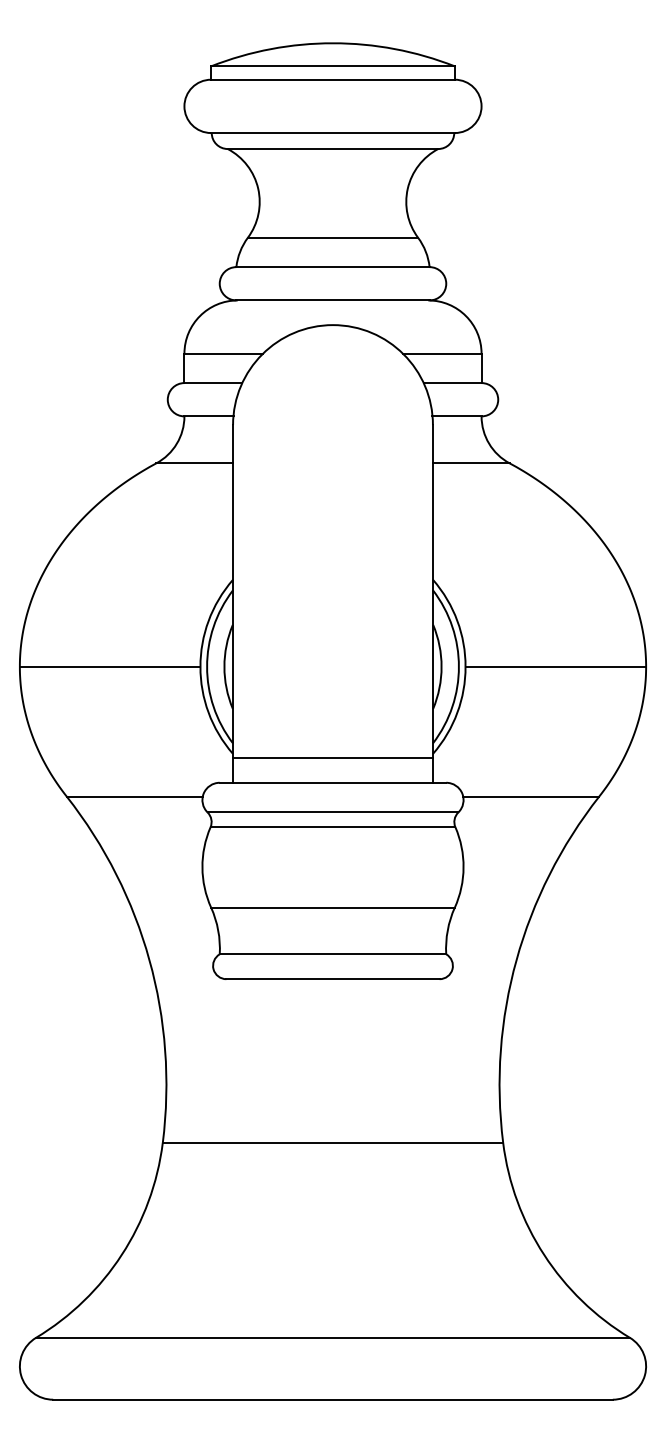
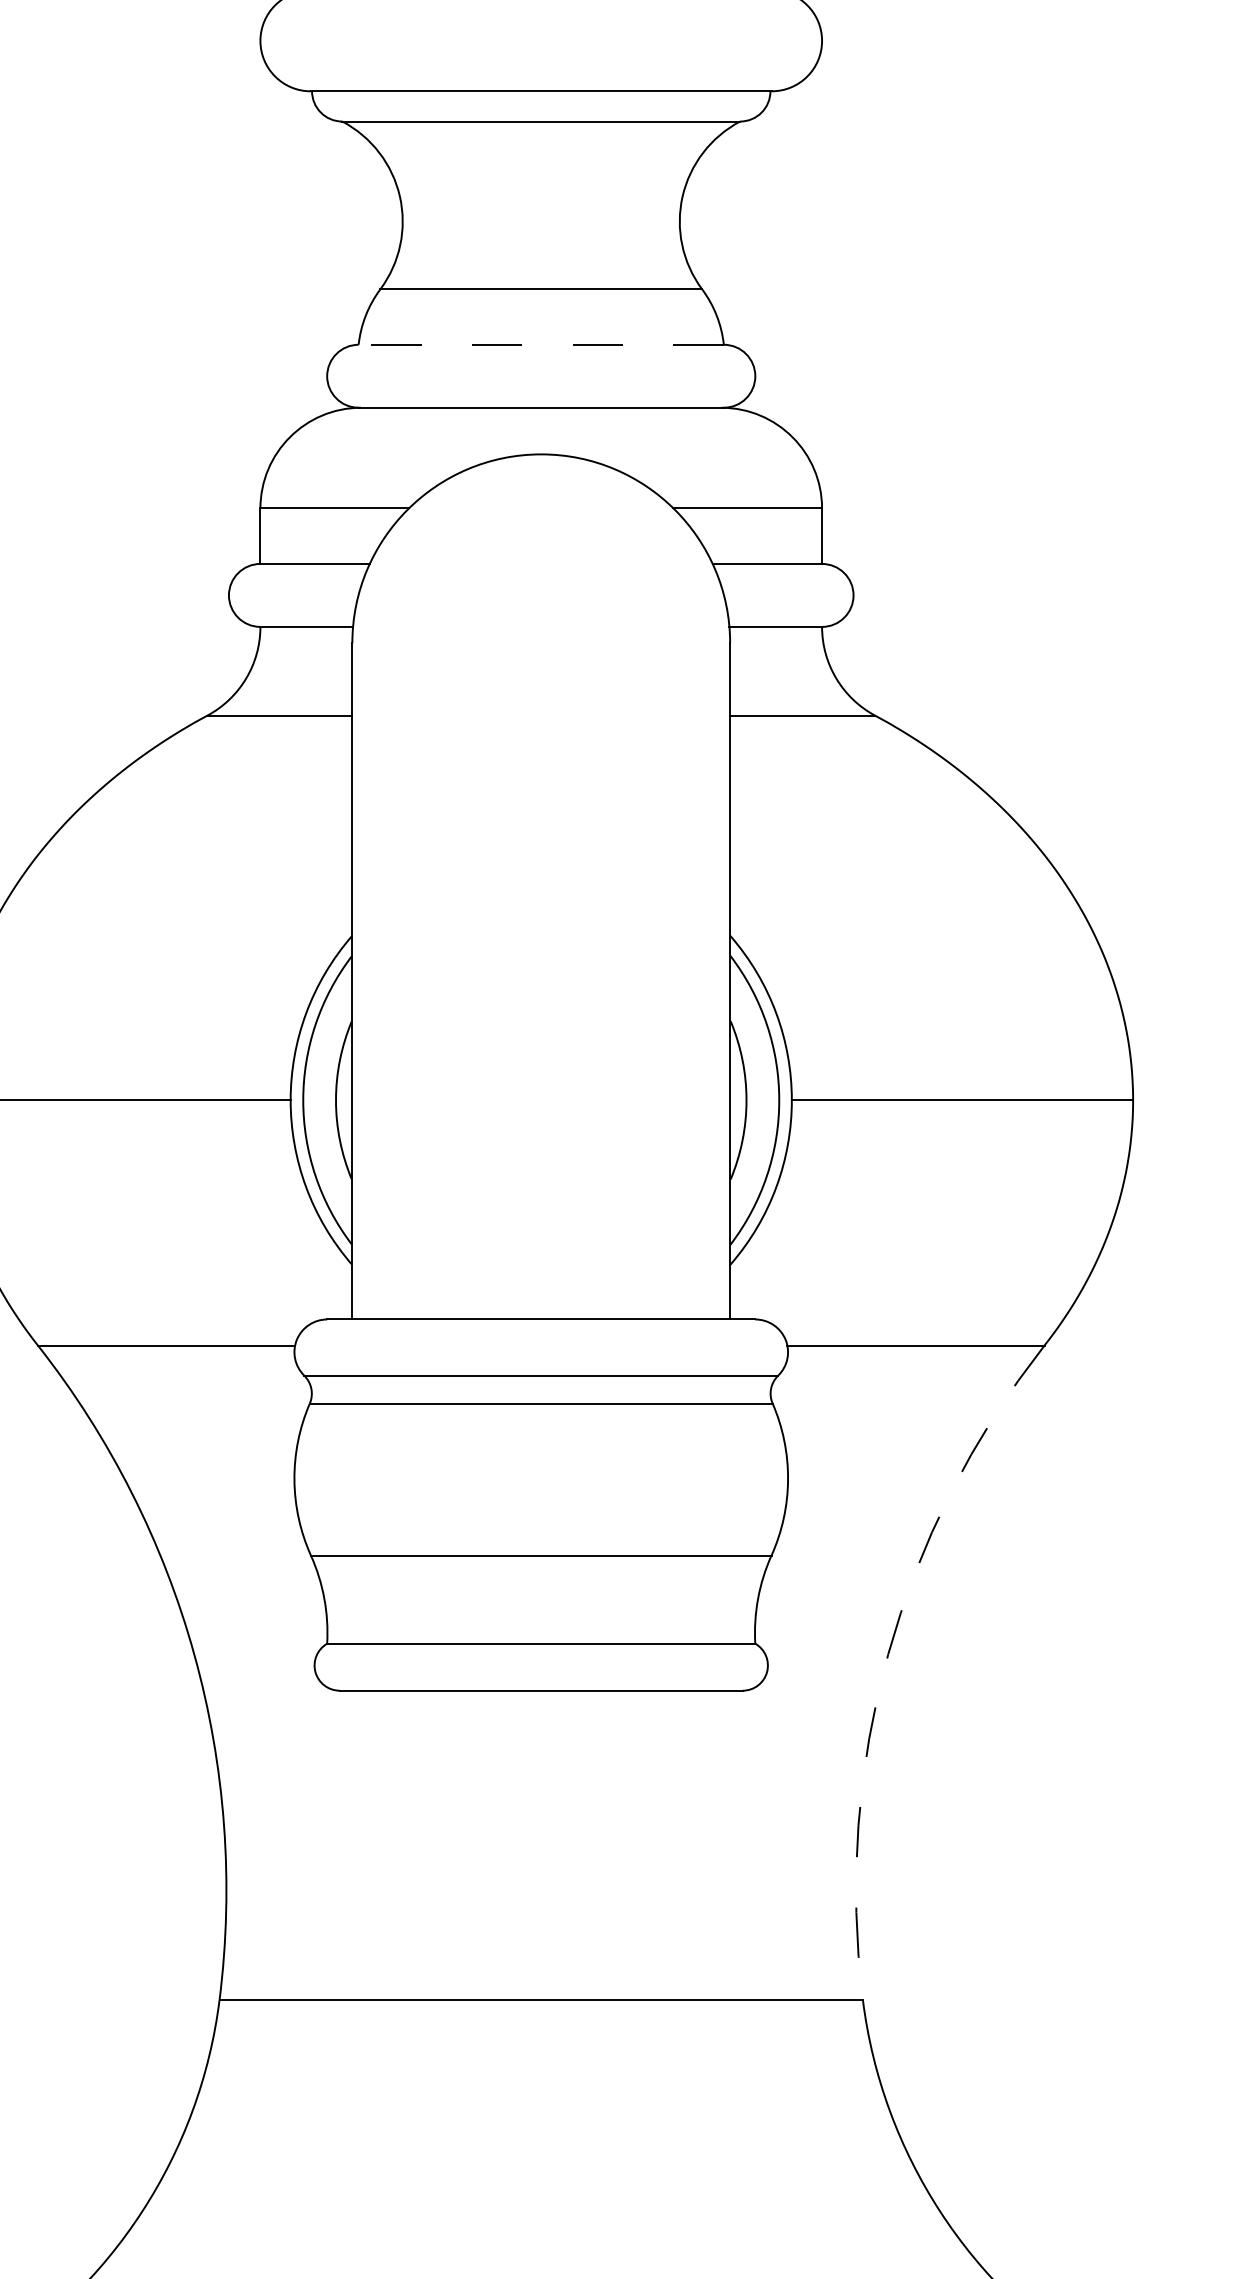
line: (333, 267) -> (542, 345), solid -> dashed
line: (332, 758) -> (540, 1273), removed
arc: (516, 960) -> (888, 1655), solid -> dashed

